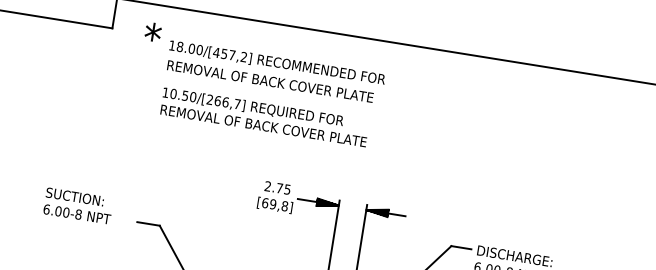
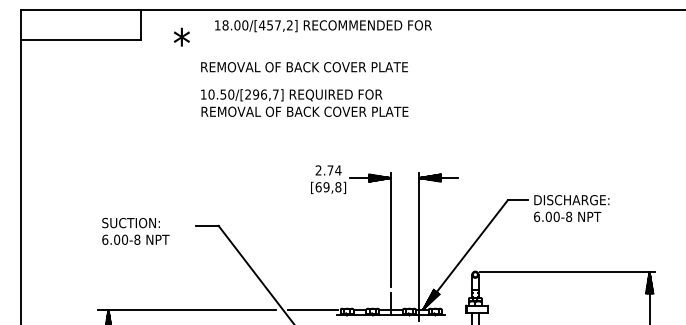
text: (277, 63) -> (323, 26), moved
text: (218, 101) -> (256, 94), 10.50/[266,7] -> 10.50/[296,7]
text: (287, 189) -> (338, 170), 2.75 -> 2.74
text: (78, 206) -> (135, 231), moved

